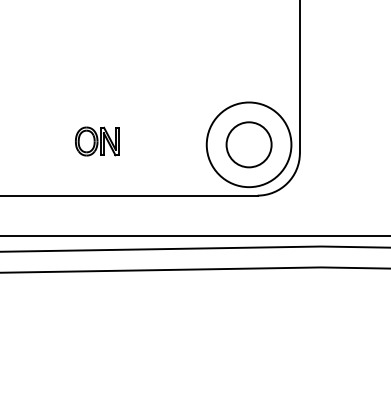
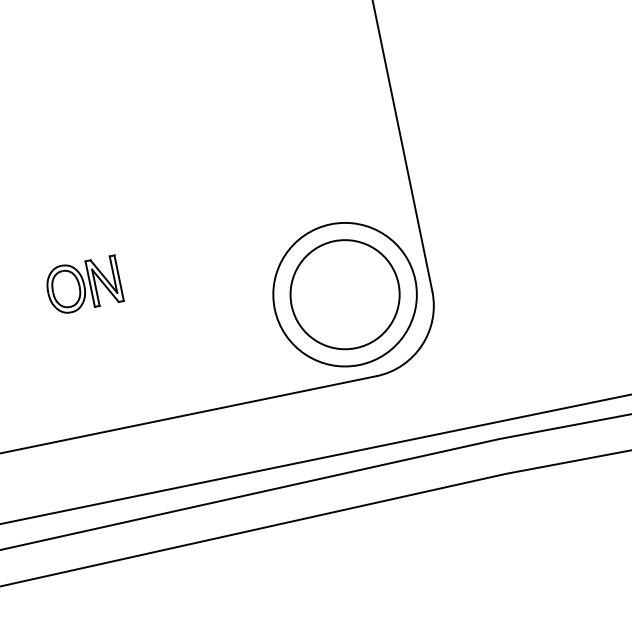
part: (97, 141) -> (84, 285), moved
circle: (248, 144) -> (343, 294), size x1.43

